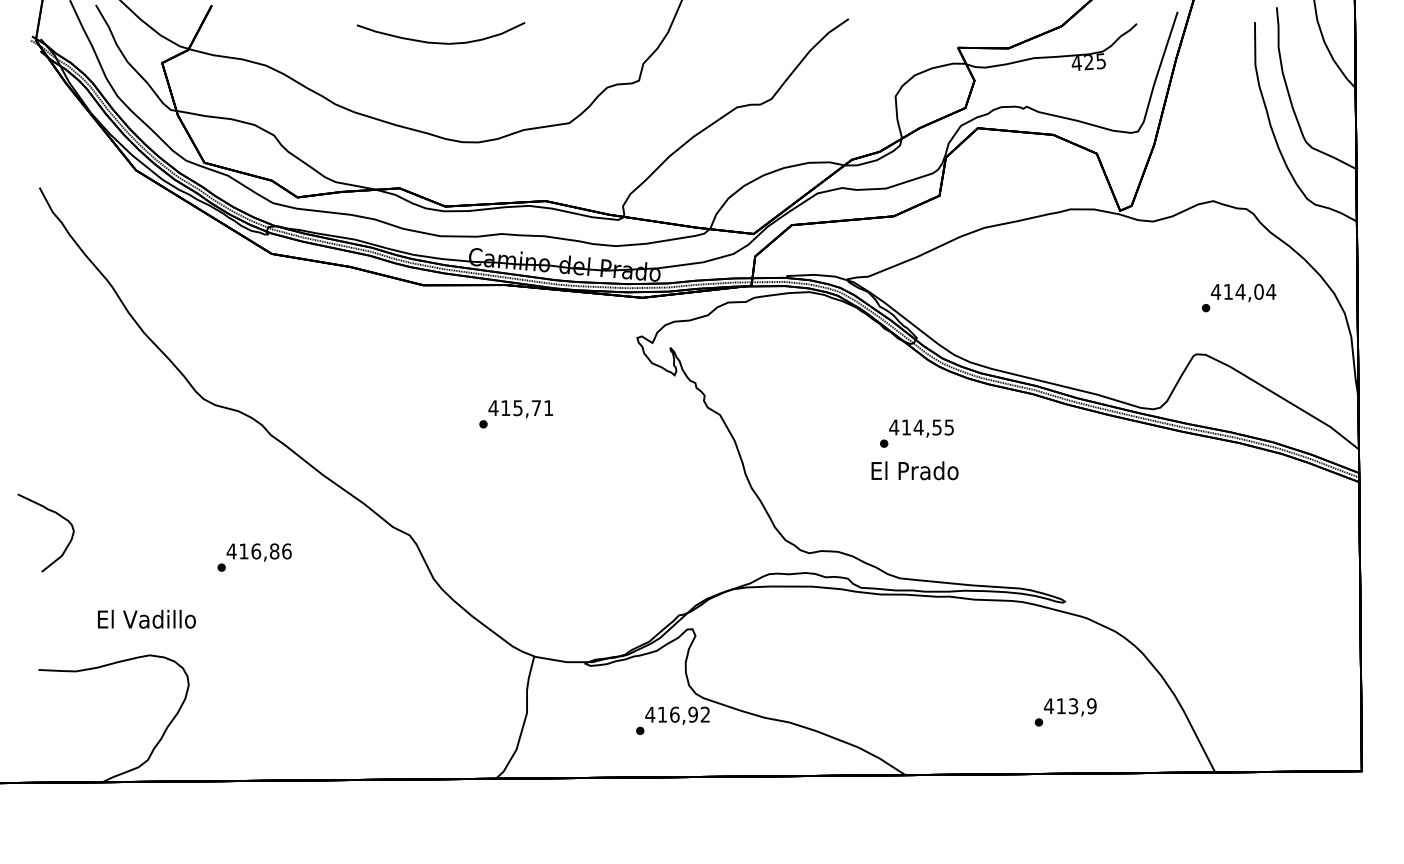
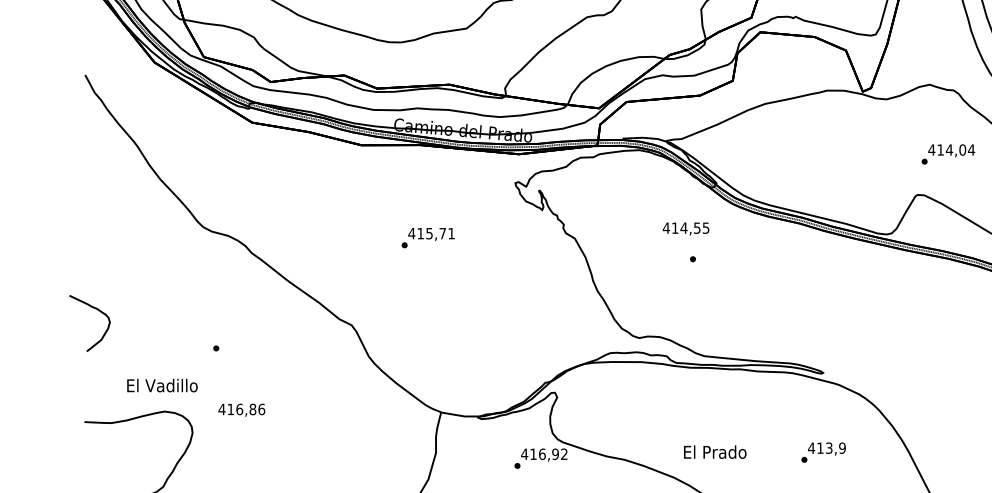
text: (921, 428) -> (686, 228), moved
text: (914, 470) -> (714, 451), moved
text: (258, 552) -> (241, 410), moved

